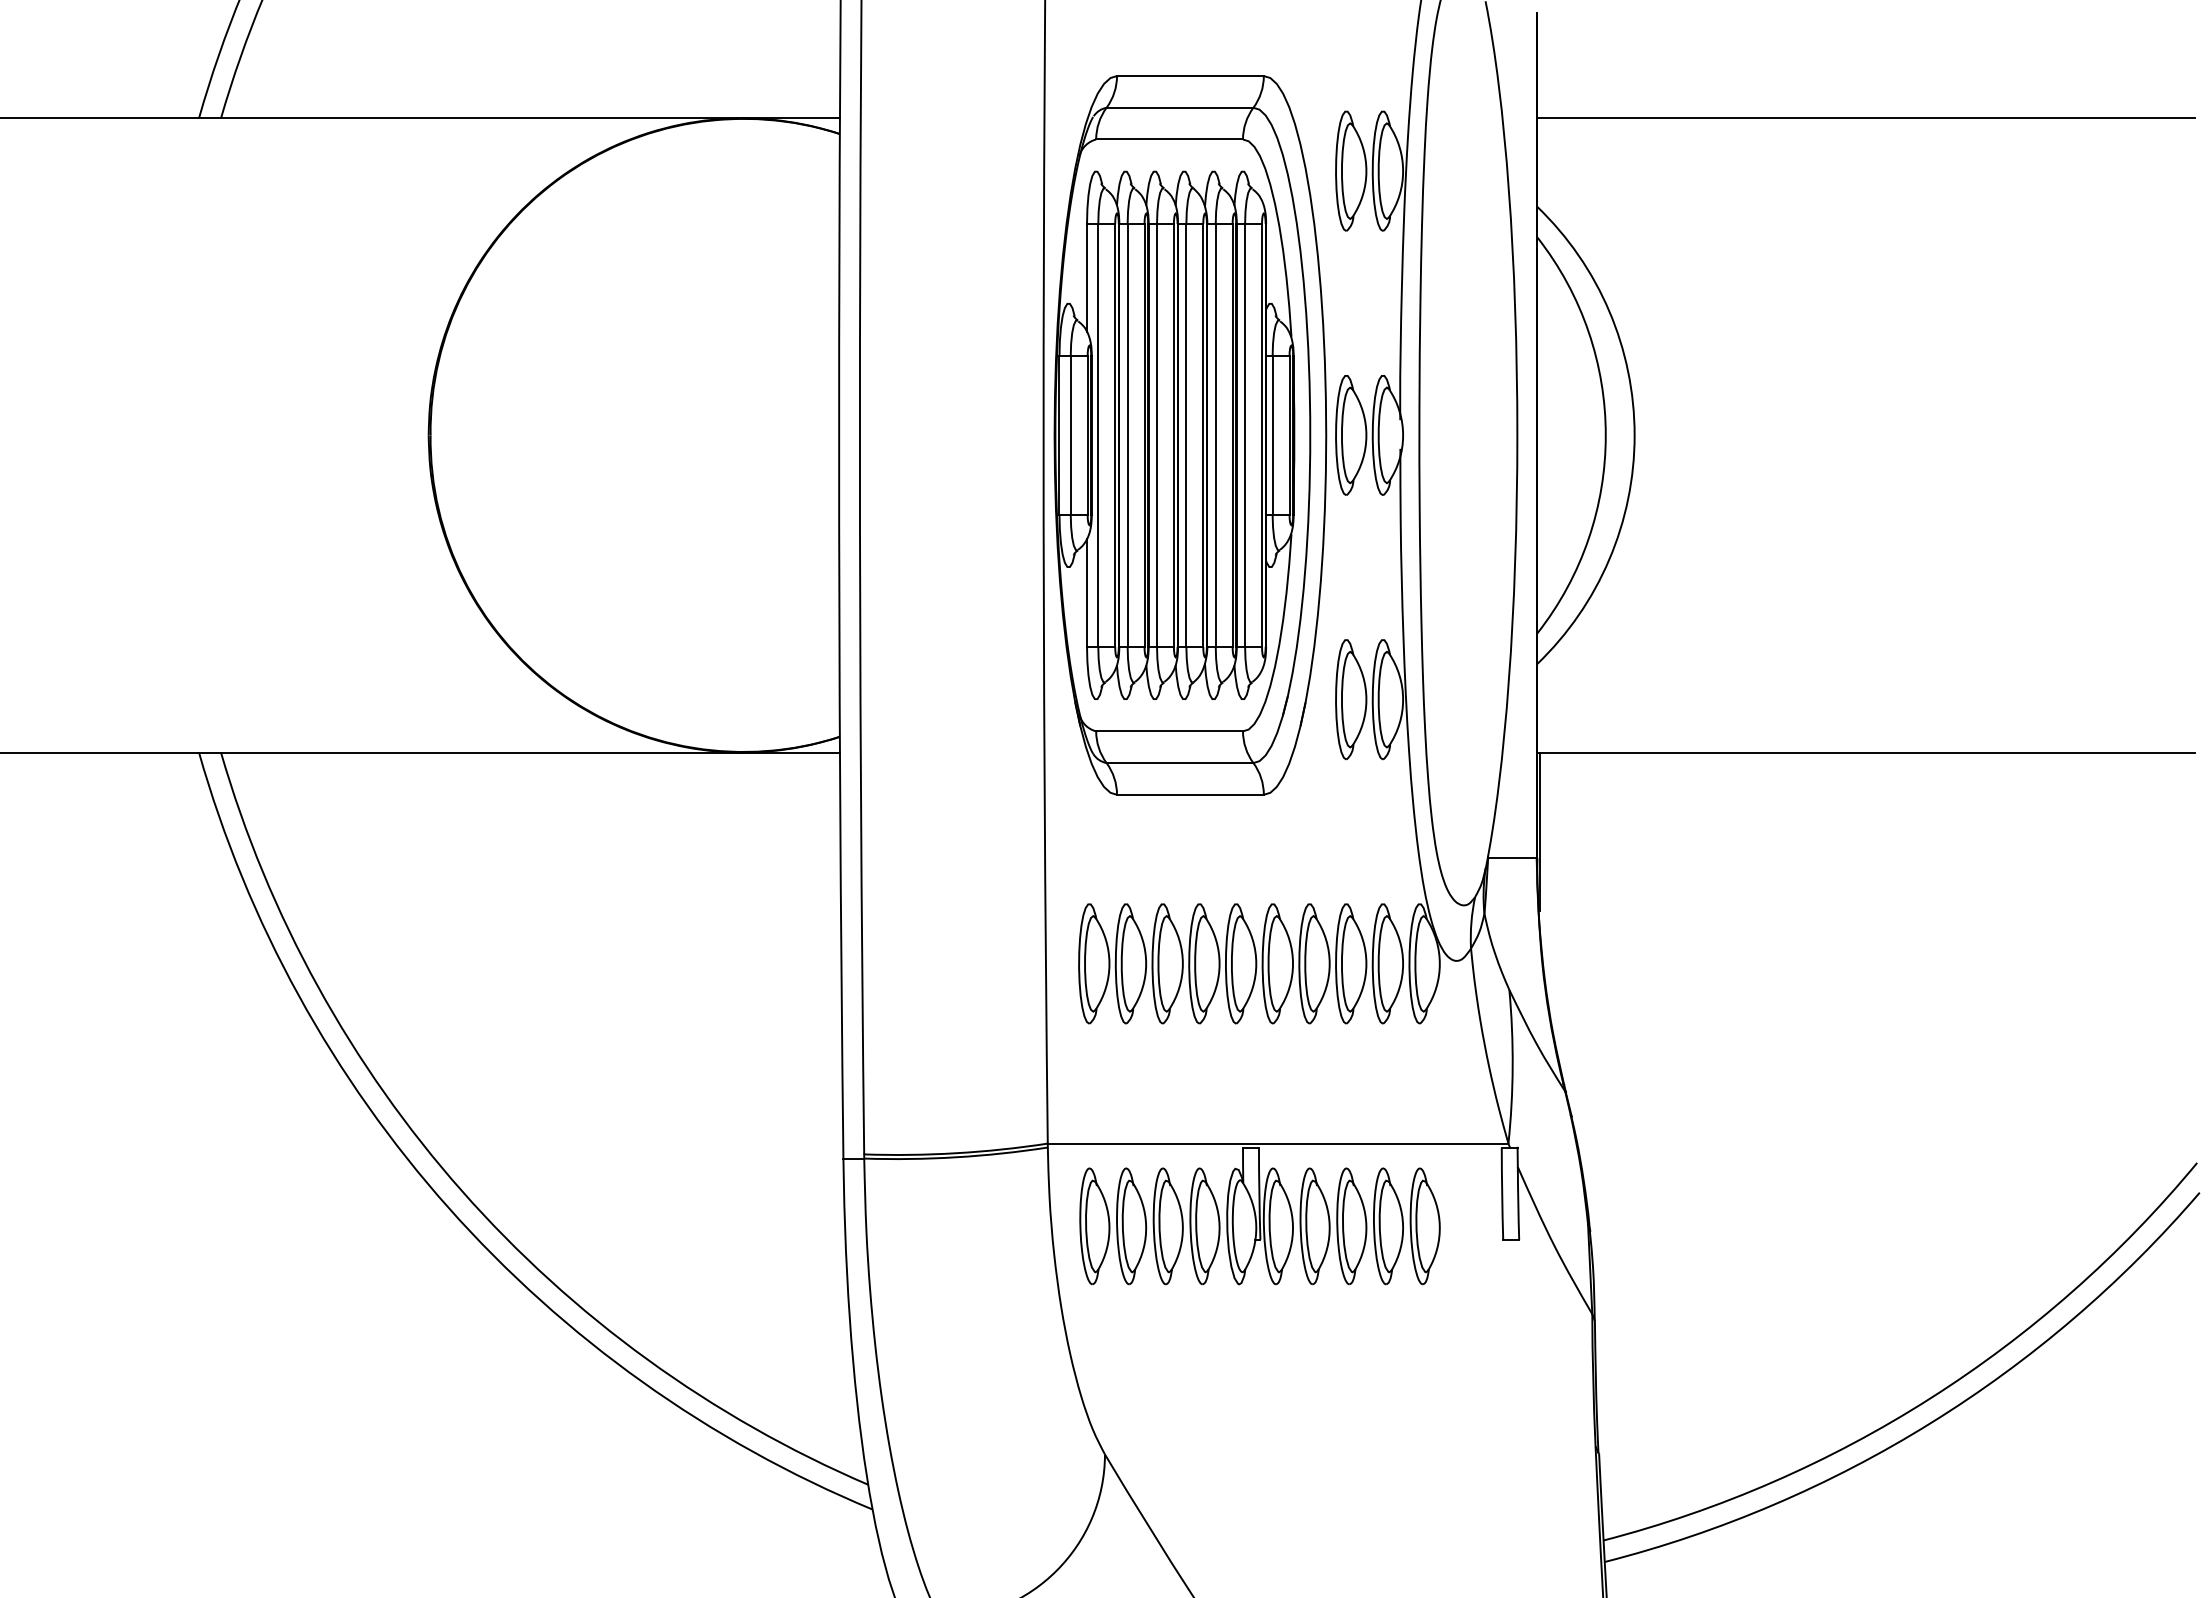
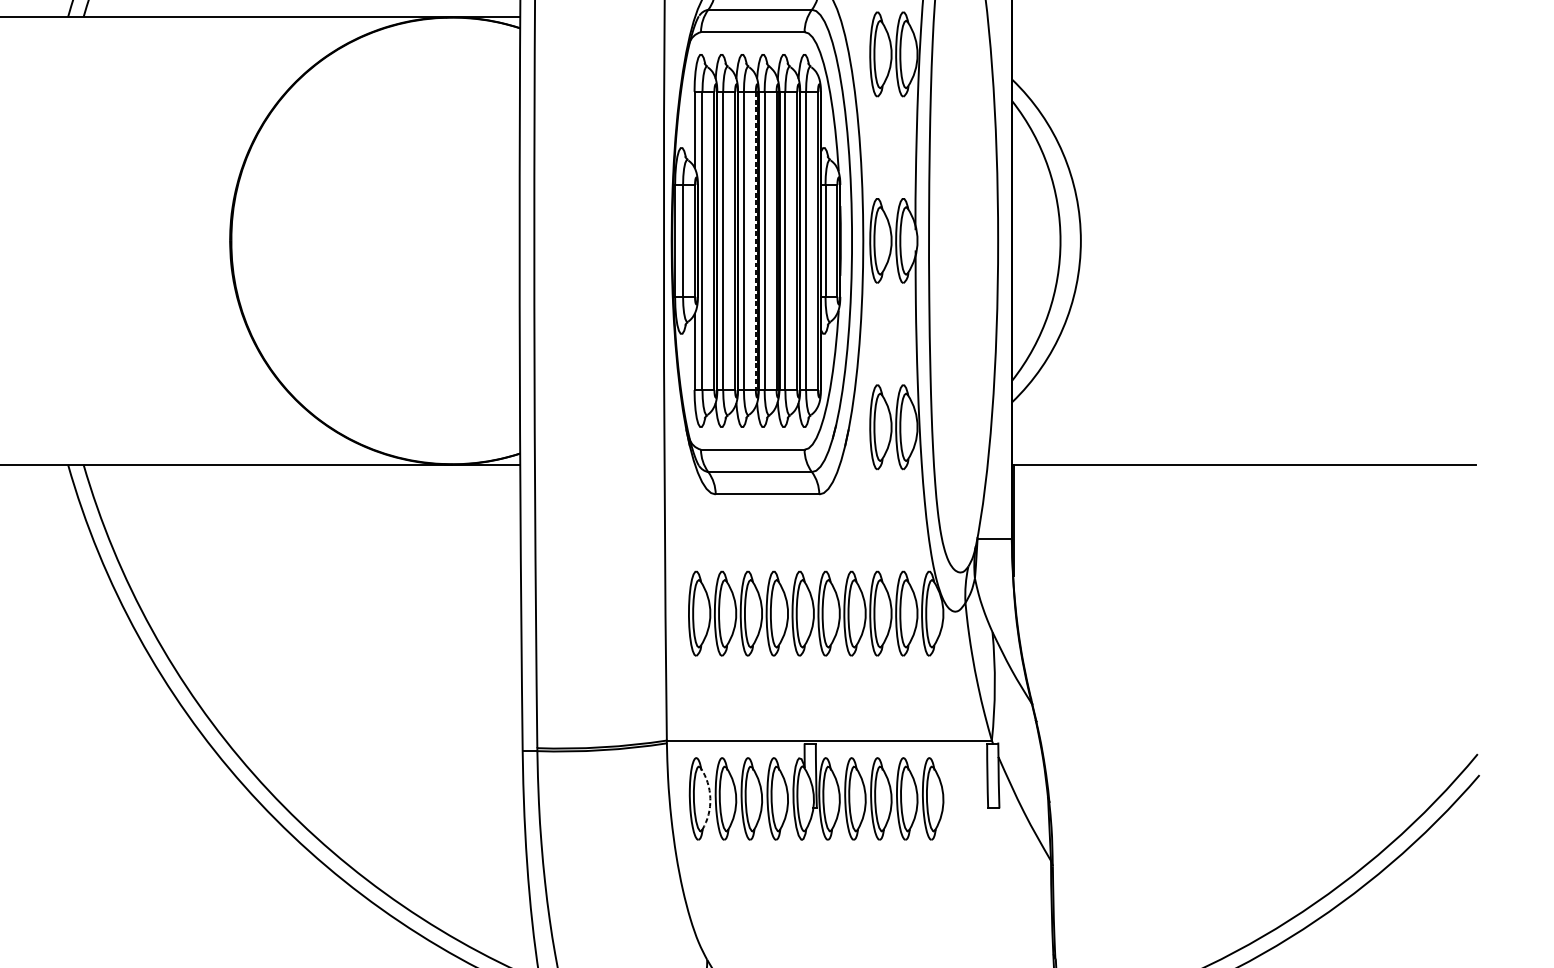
line: (1865, 118) -> (1243, 17), removed
line: (1173, 435) -> (755, 240), solid -> dashed
arc: (1109, 1225) -> (710, 798), solid -> dashed

